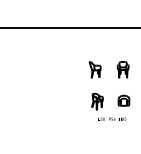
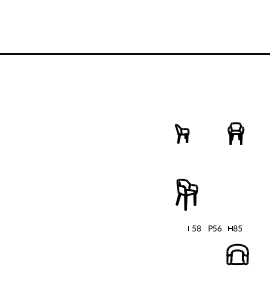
part: (94, 69) -> (181, 133), size x0.6
part: (122, 69) -> (234, 133), size x0.7
part: (123, 100) -> (236, 253), moved

